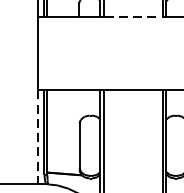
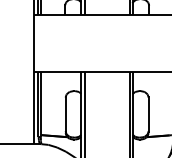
line: (133, 17) -> (107, 15), dashed -> solid
line: (37, 138) -> (33, 108), dashed -> solid

